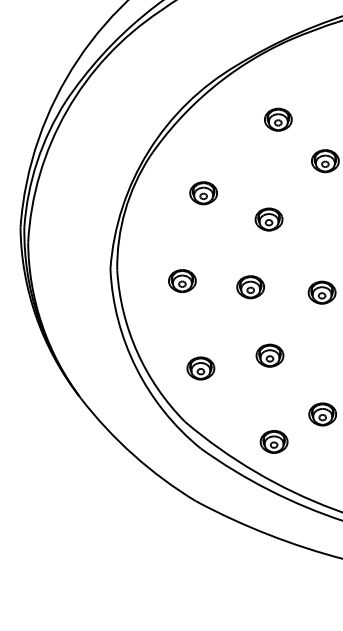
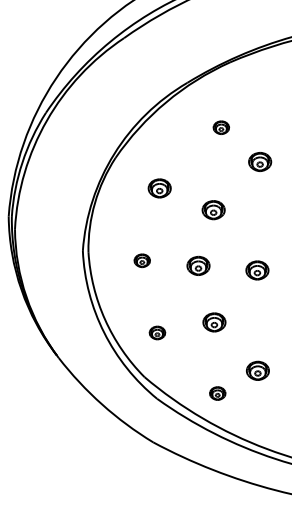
part: (278, 119) -> (221, 127), size x0.7
part: (182, 280) -> (142, 260), size x0.7
part: (200, 367) -> (157, 332), size x0.7
part: (273, 441) -> (217, 393), size x0.7

